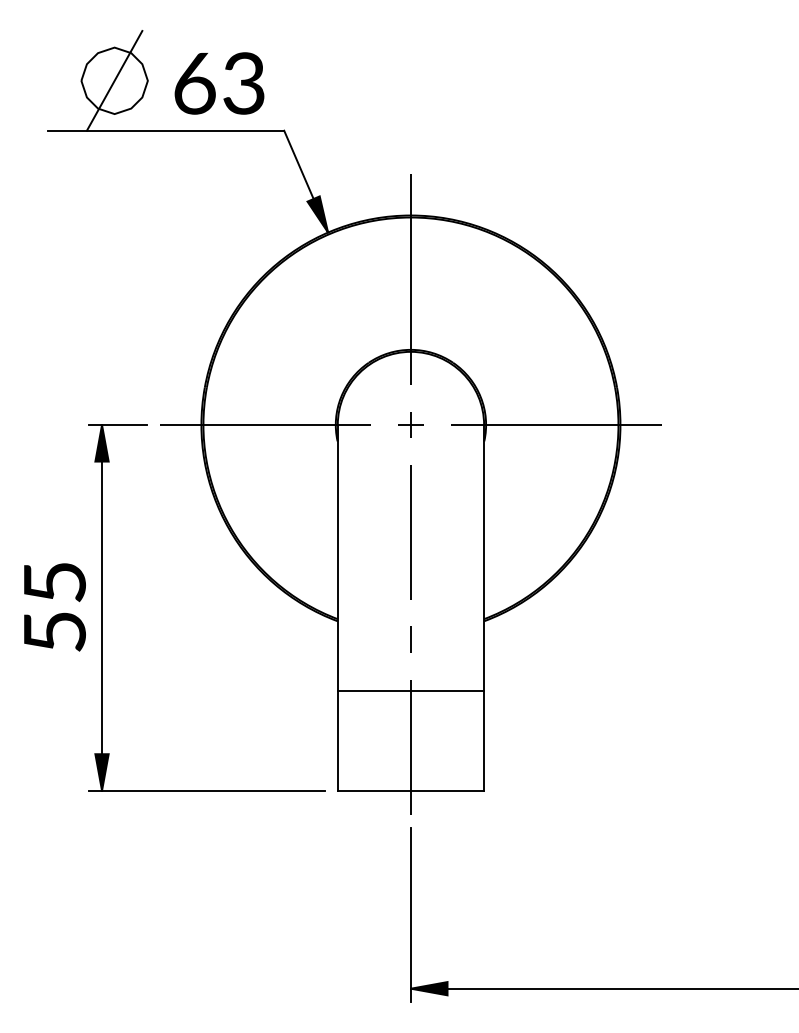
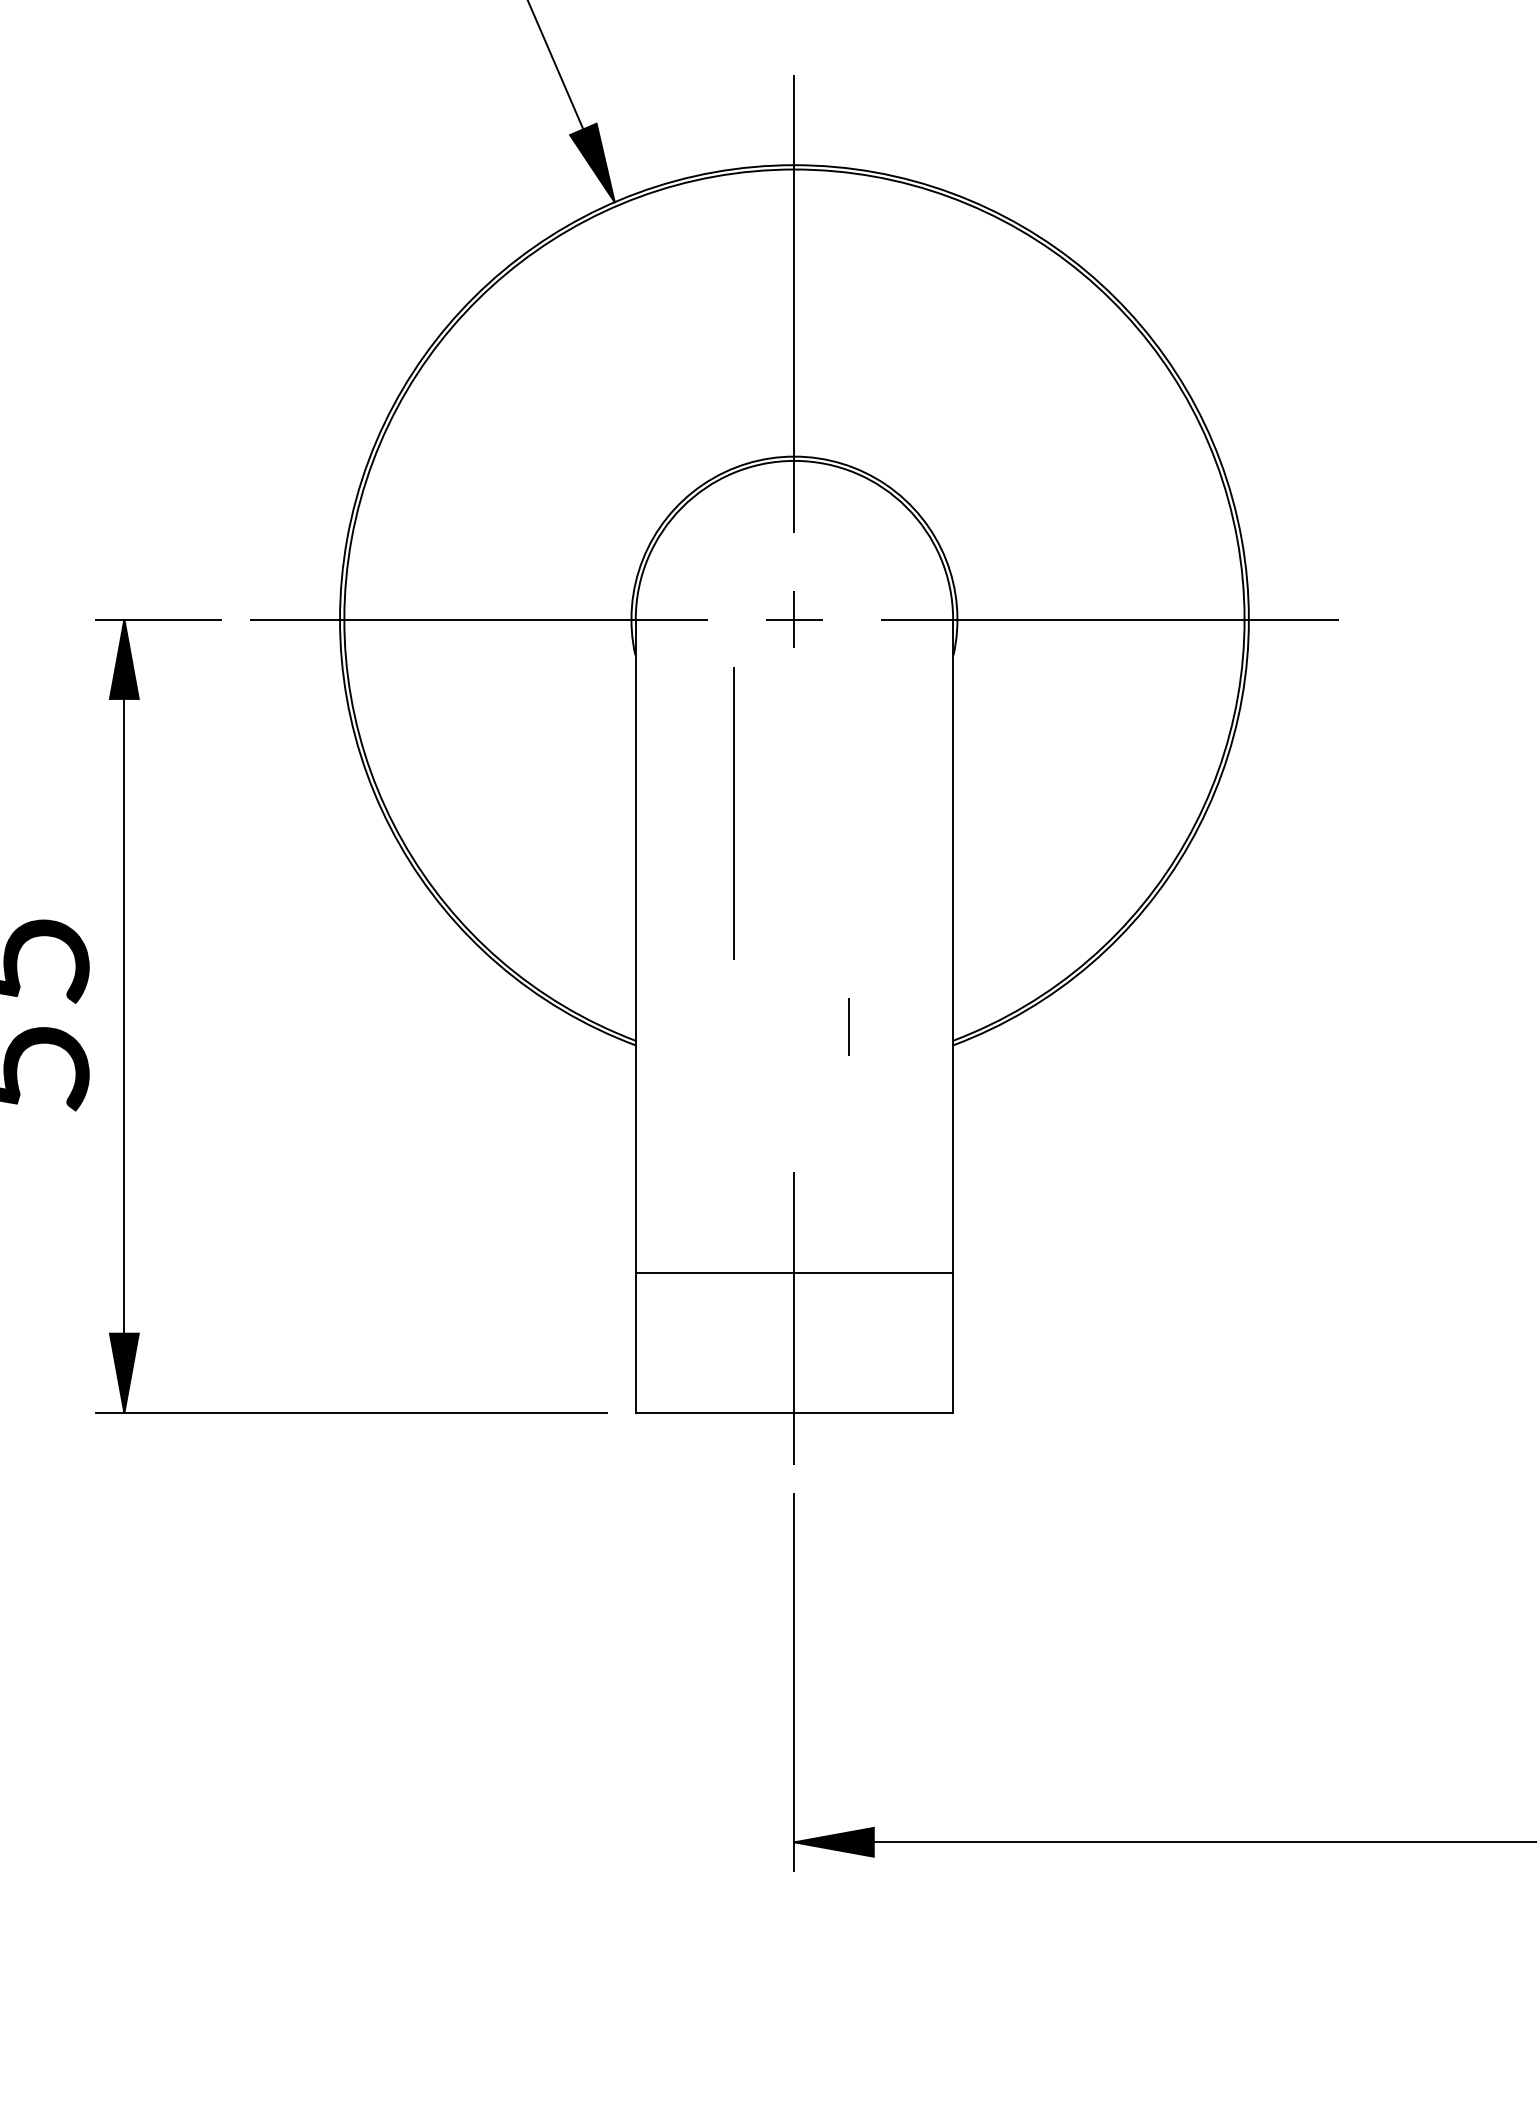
line: (410, 532) -> (732, 813), moved
line: (410, 639) -> (847, 1026), moved
line: (410, 691) -> (793, 1273), moved

